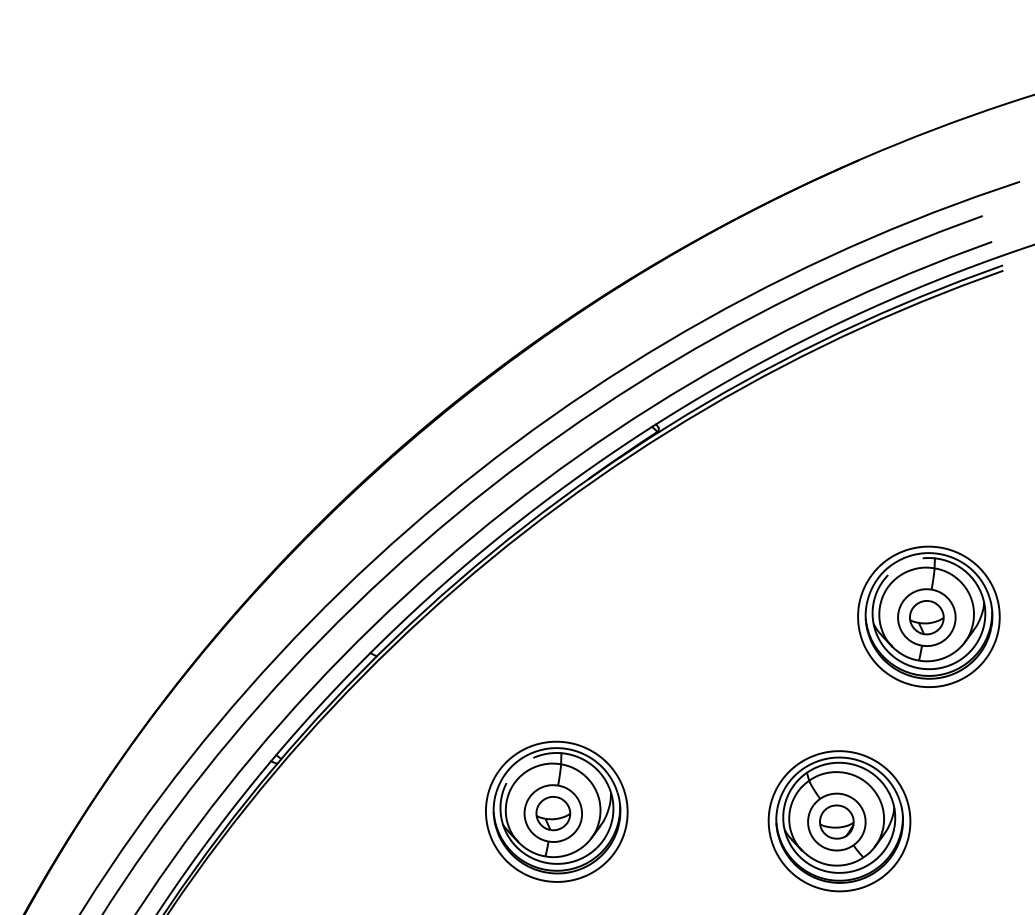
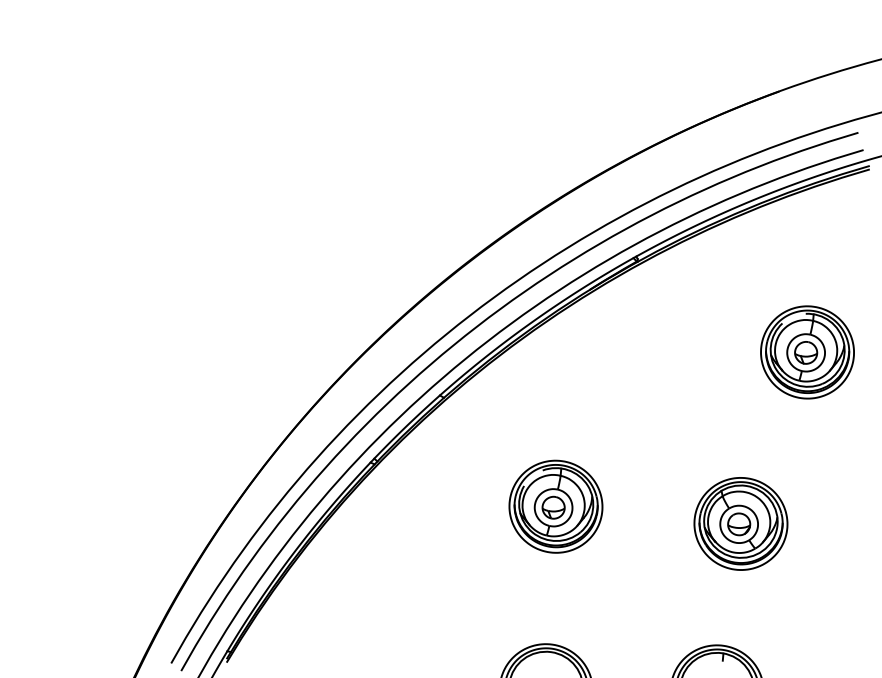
part: (928, 616) -> (807, 352), moved

